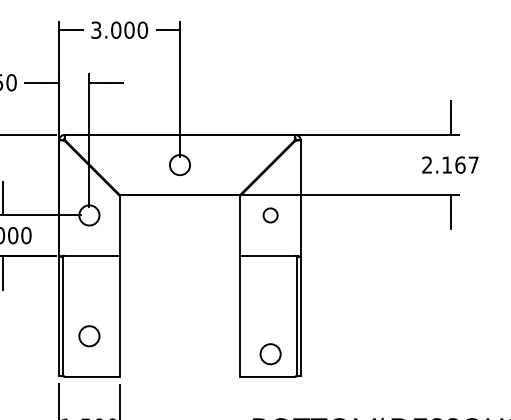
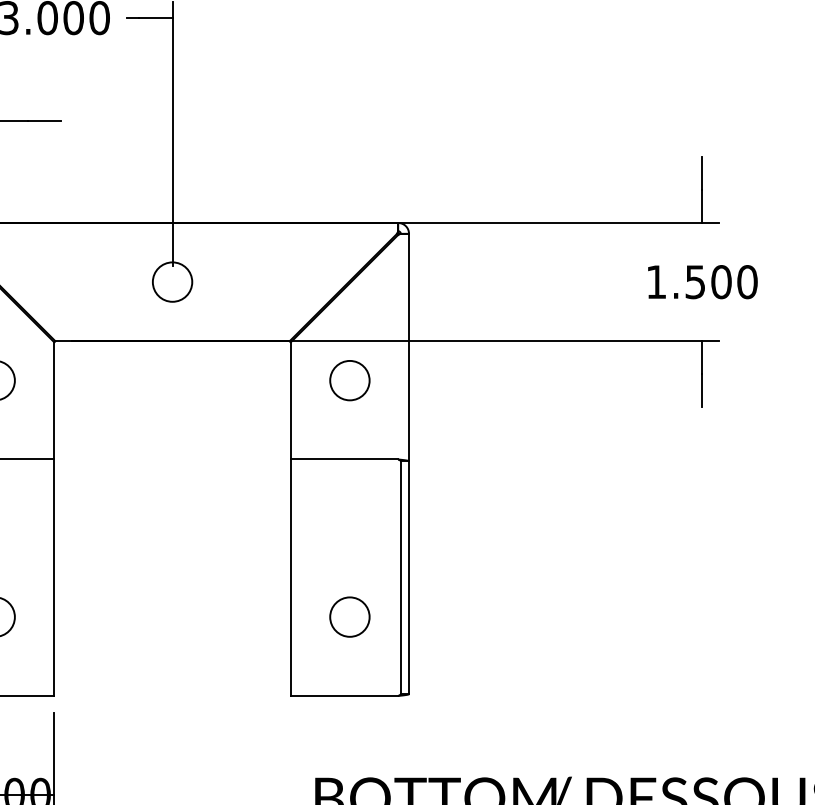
text: (450, 164) -> (702, 280), 2.167 -> 1.500
circle: (270, 215) -> (349, 380), size x1.43
circle: (270, 354) -> (349, 617), moved

